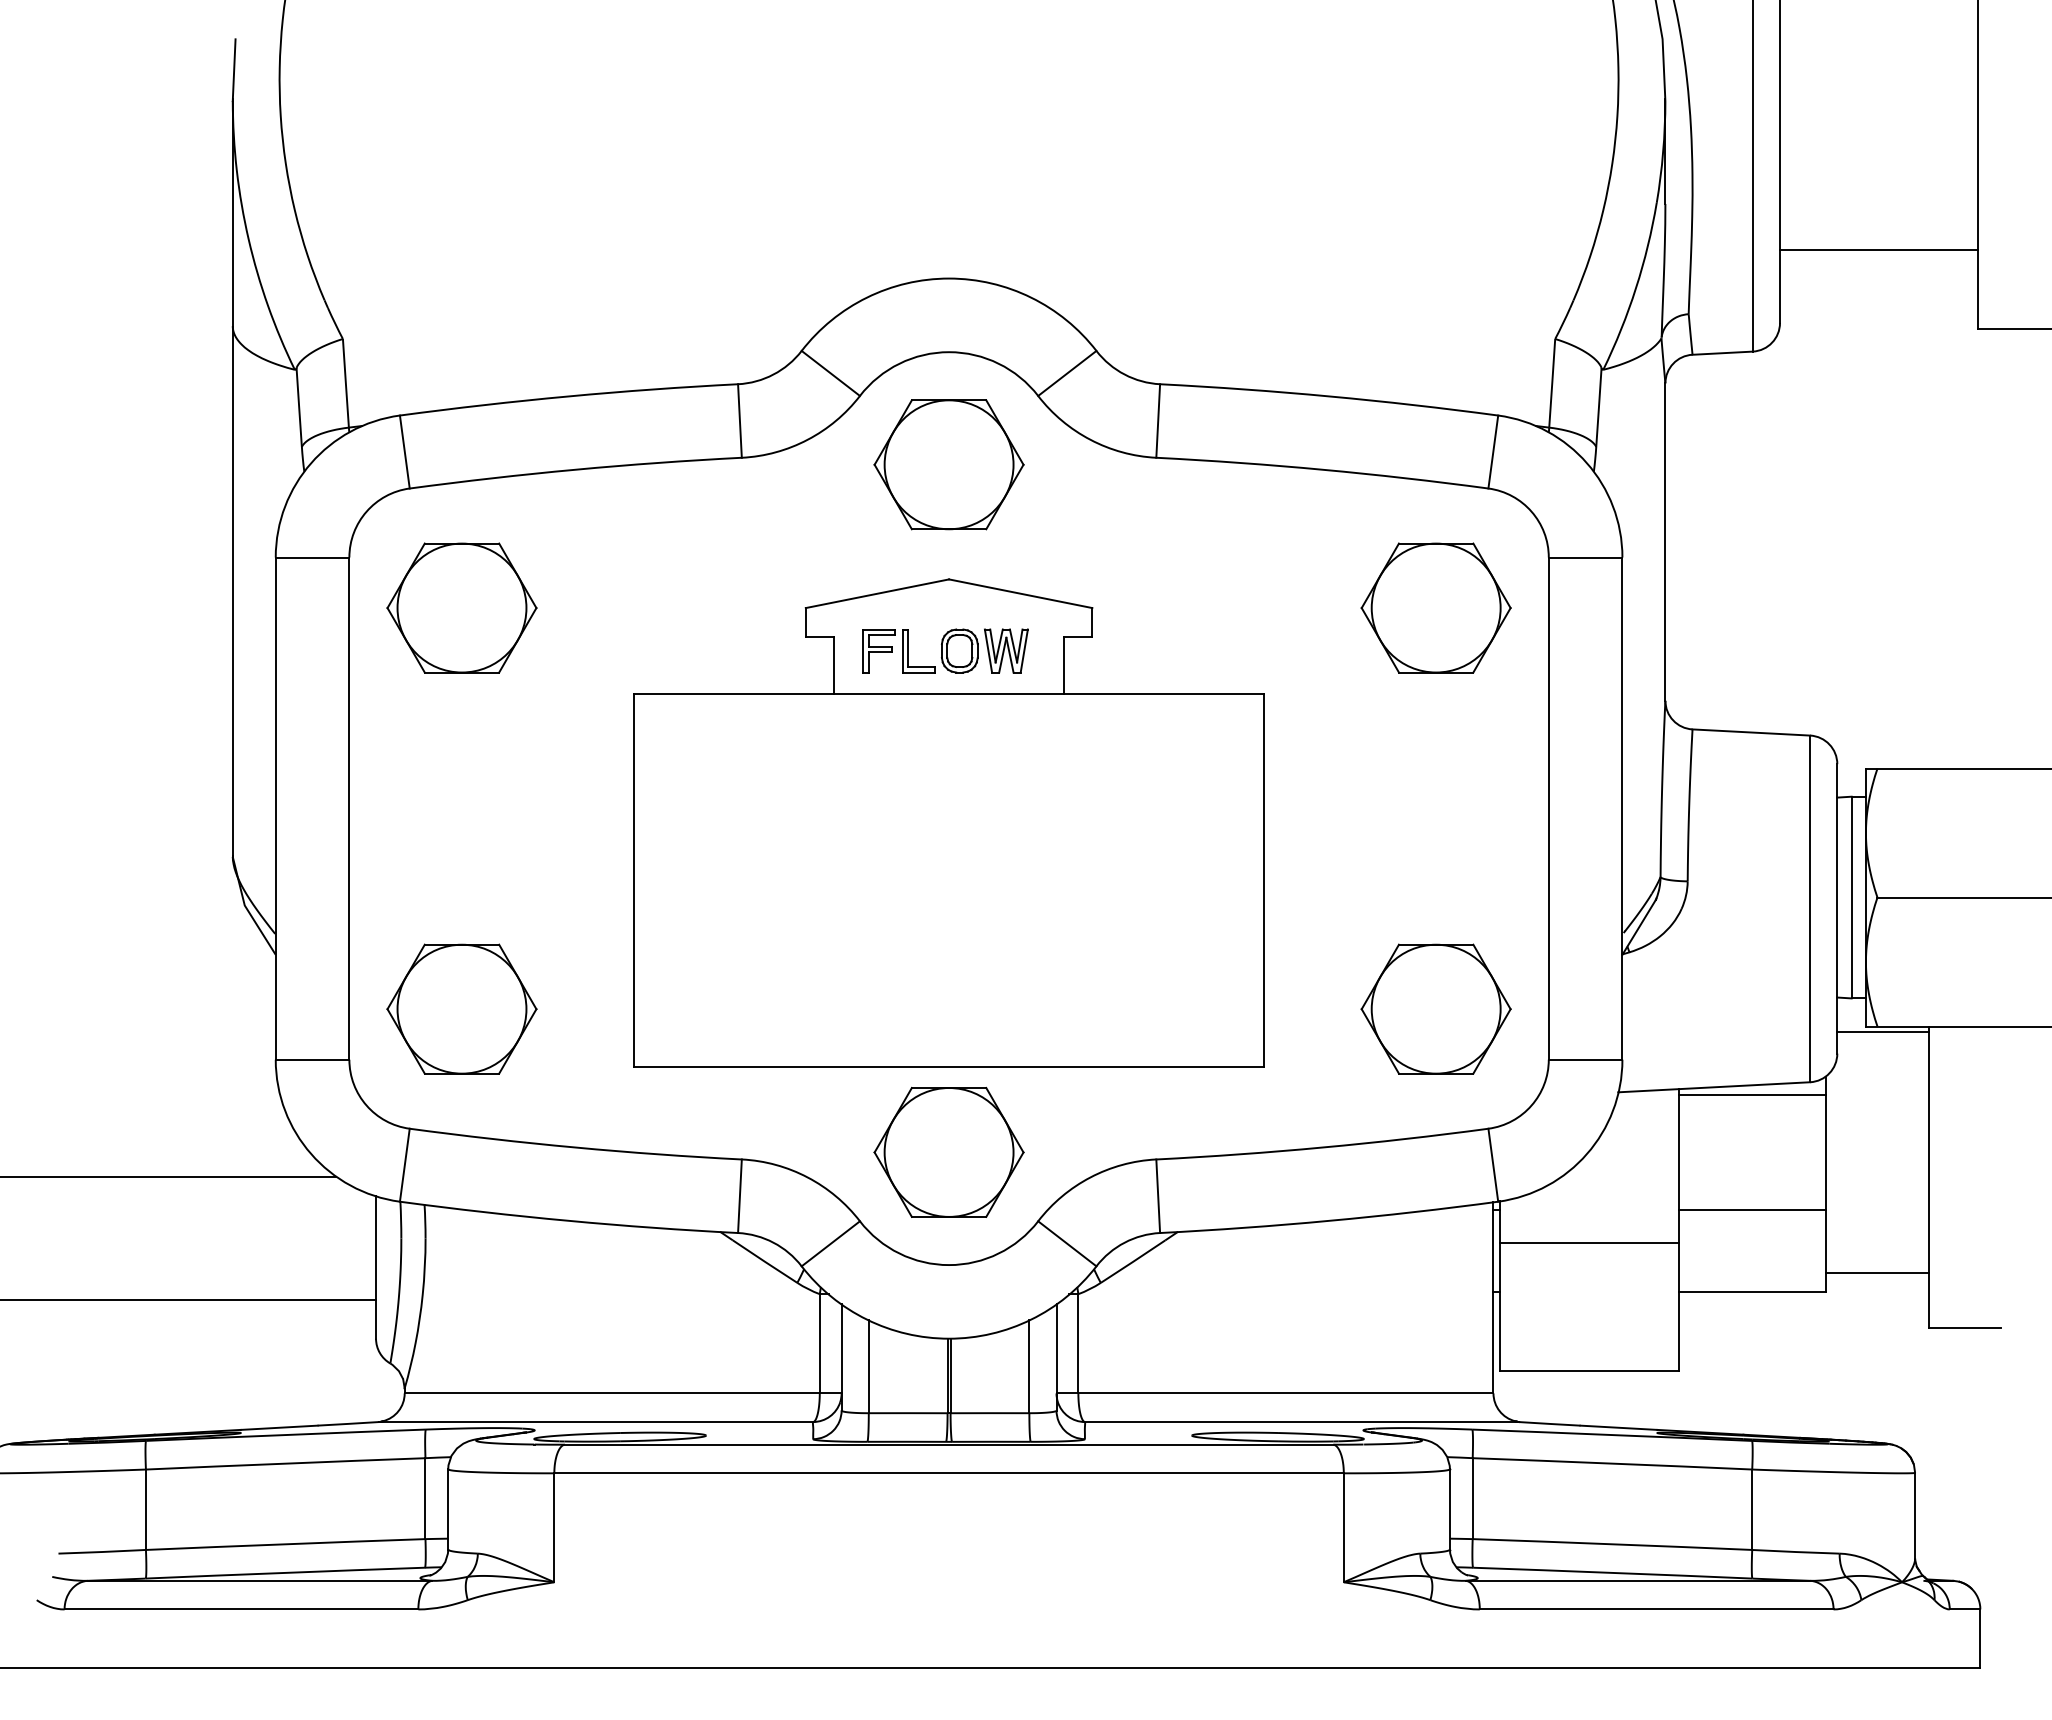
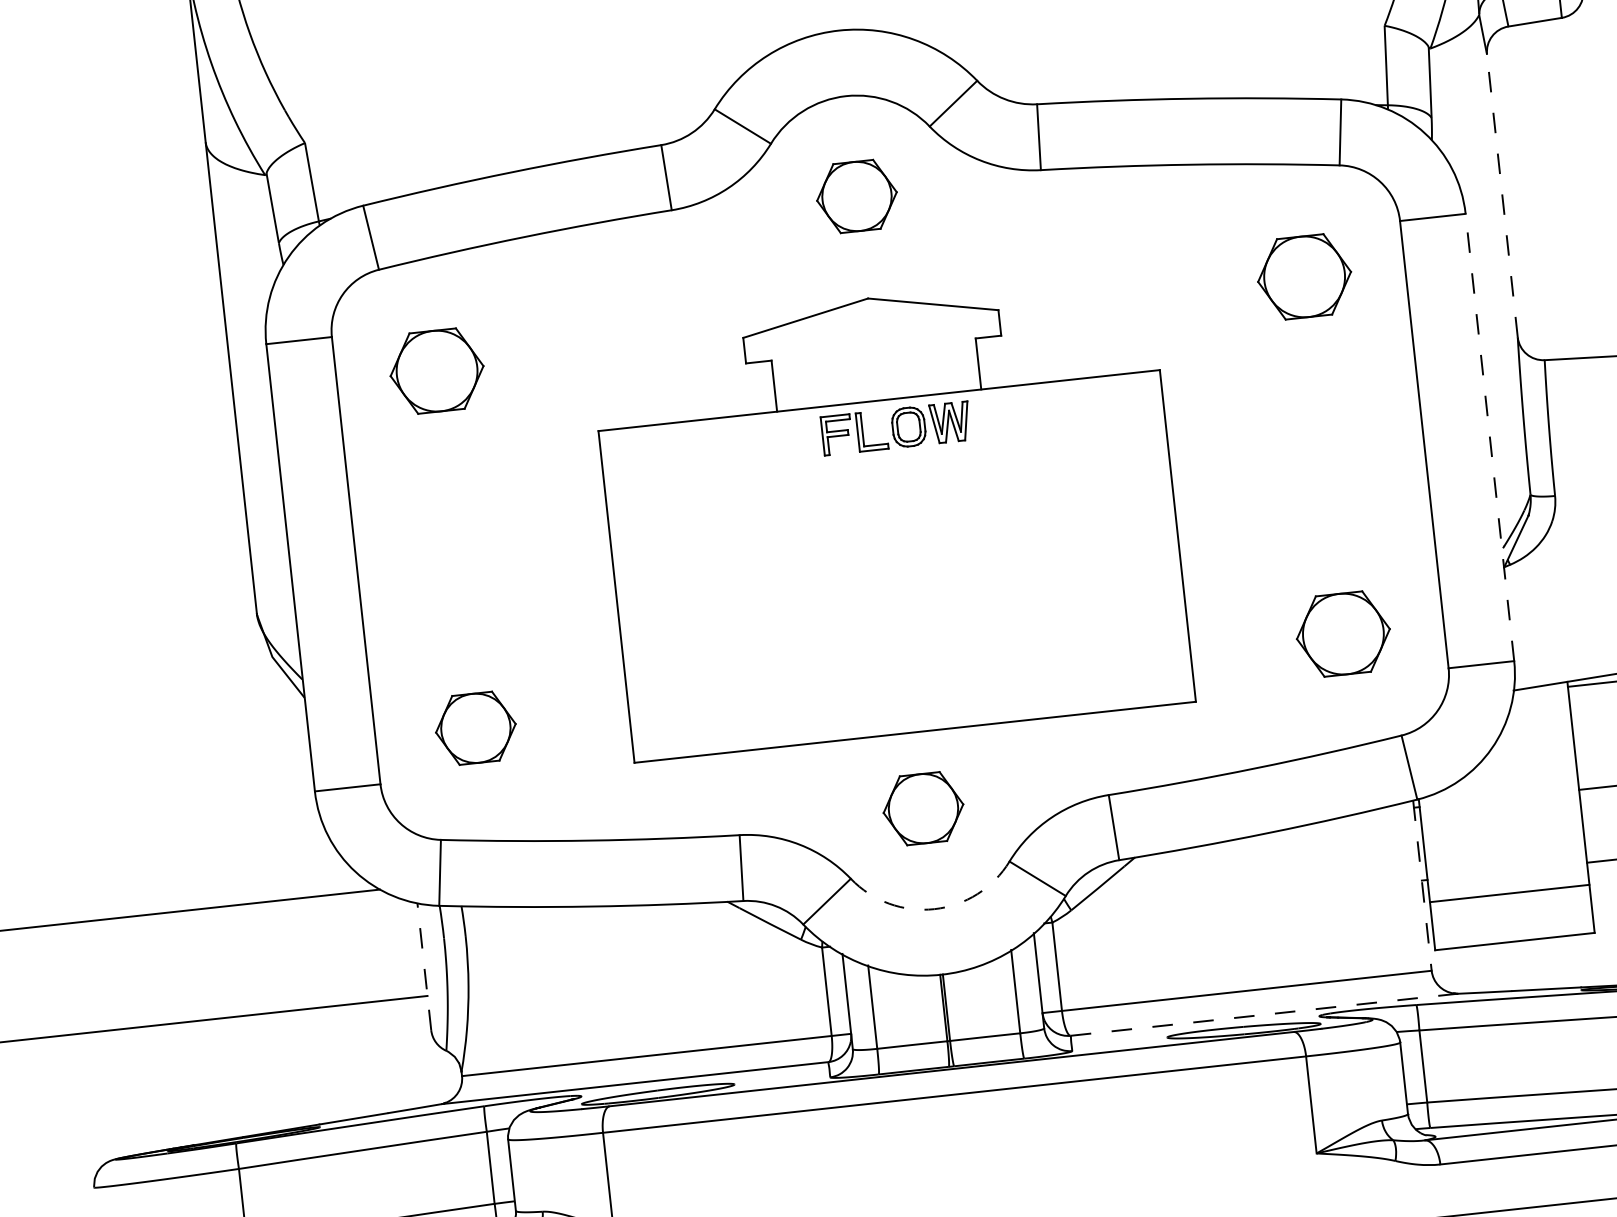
part: (948, 464) -> (856, 196), size x0.6
line: (1665, 542) -> (1502, 196), solid -> dashed
part: (461, 607) -> (436, 370), size x0.7
part: (1435, 607) -> (1303, 276), size x0.7
part: (945, 650) -> (896, 428), moved
line: (1622, 808) -> (1489, 437), solid -> dashed
part: (461, 1008) -> (475, 727), size x0.6
part: (1435, 1008) -> (1342, 633), size x0.7
part: (948, 1151) -> (922, 808), size x0.6
line: (1588, 1243) -> (1508, 893), moved
arc: (949, 1265) -> (934, 909), solid -> dashed
line: (376, 1266) -> (424, 965), solid -> dashed
line: (1493, 1297) -> (1422, 885), solid -> dashed
line: (1302, 1422) -> (1264, 1015), solid -> dashed

